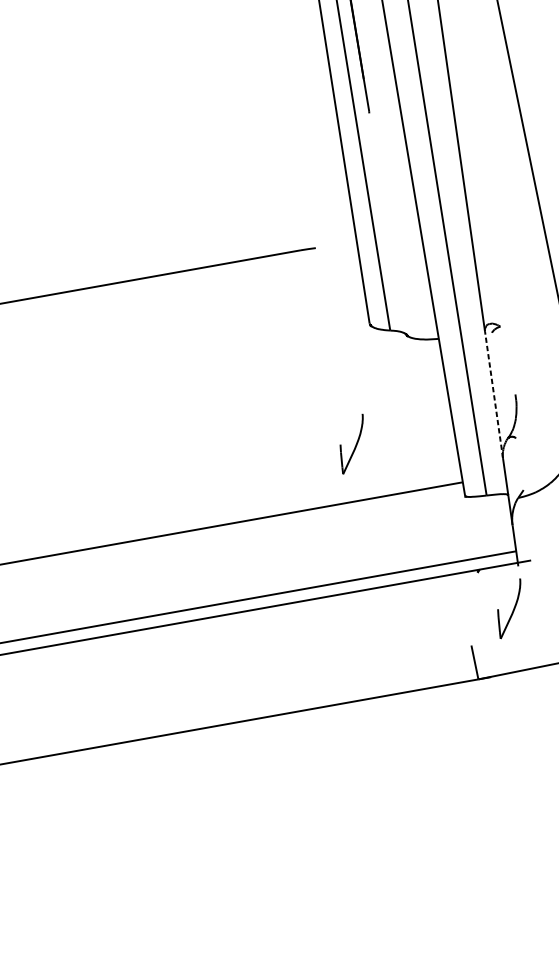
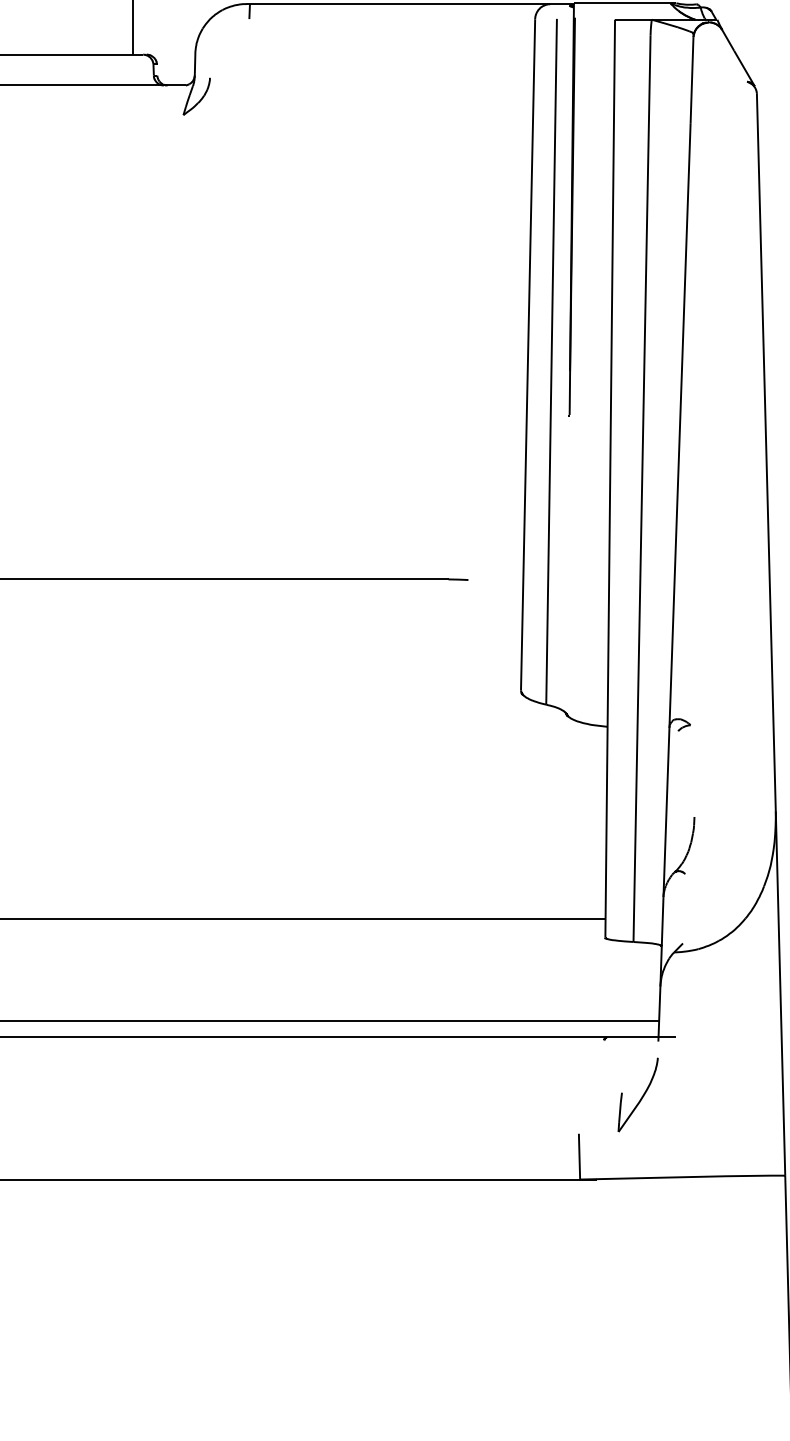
line: (494, 394) -> (666, 812), dashed -> solid
part: (352, 443) -> (470, 843), removed

